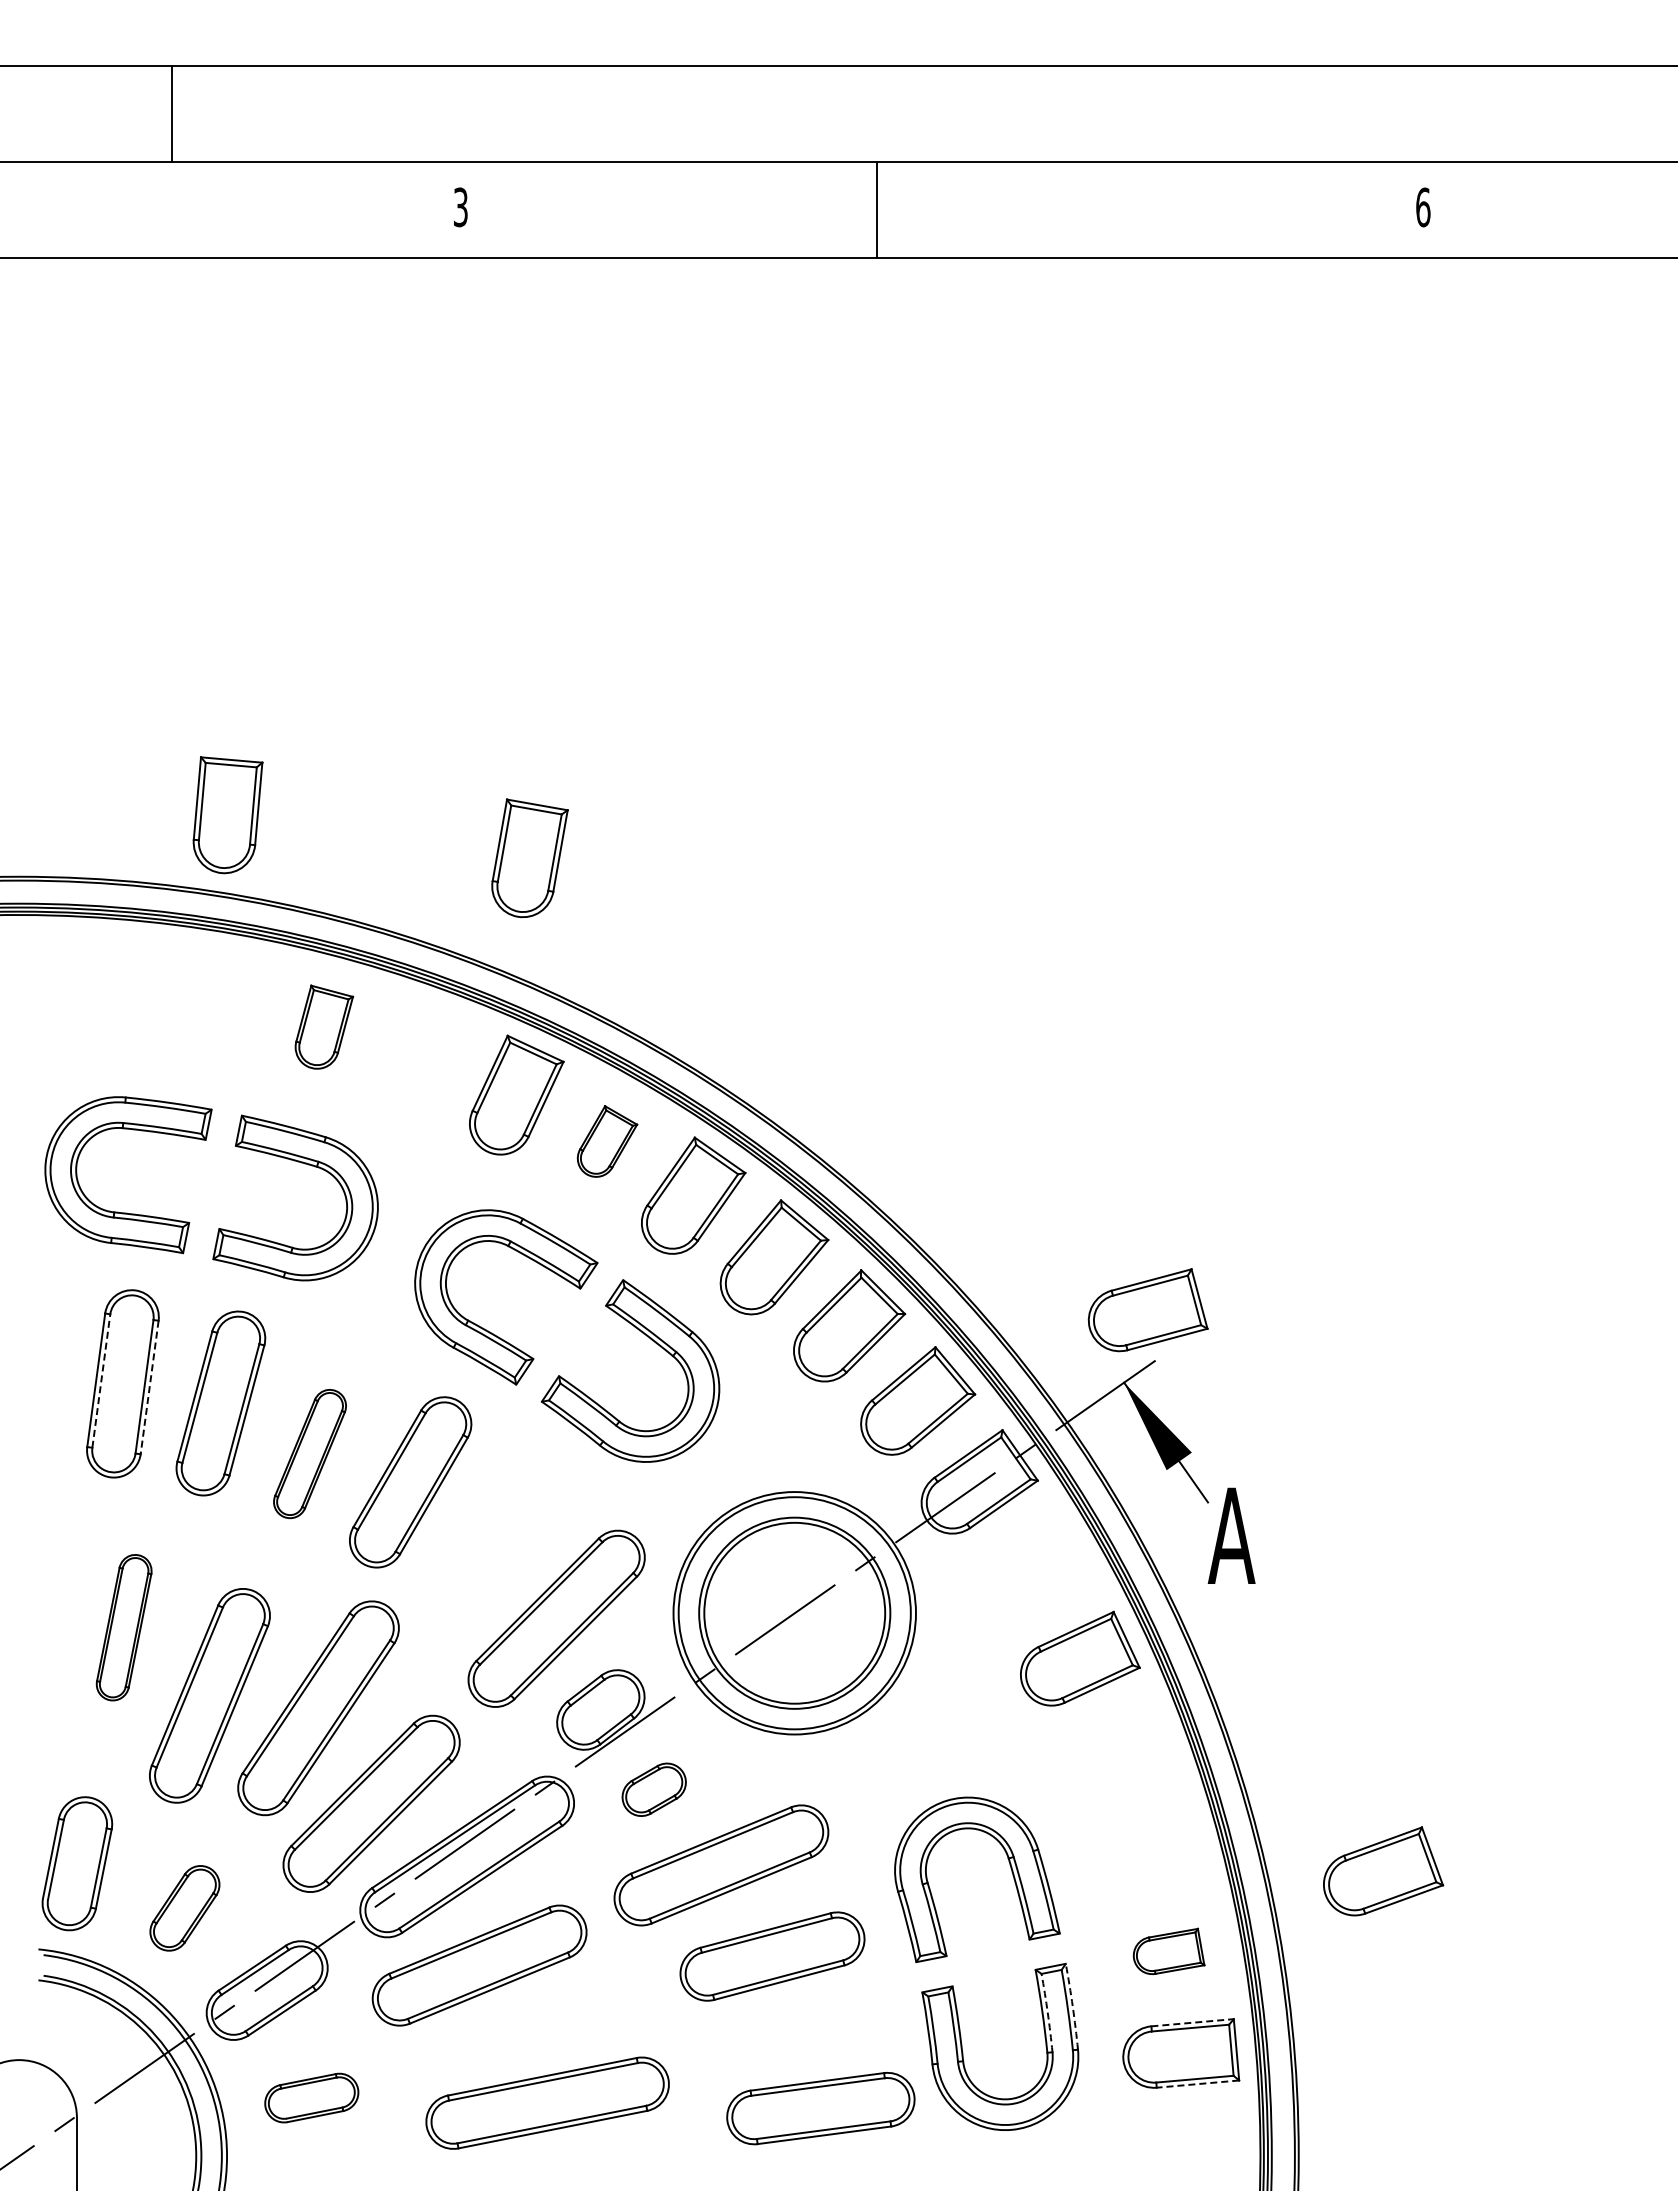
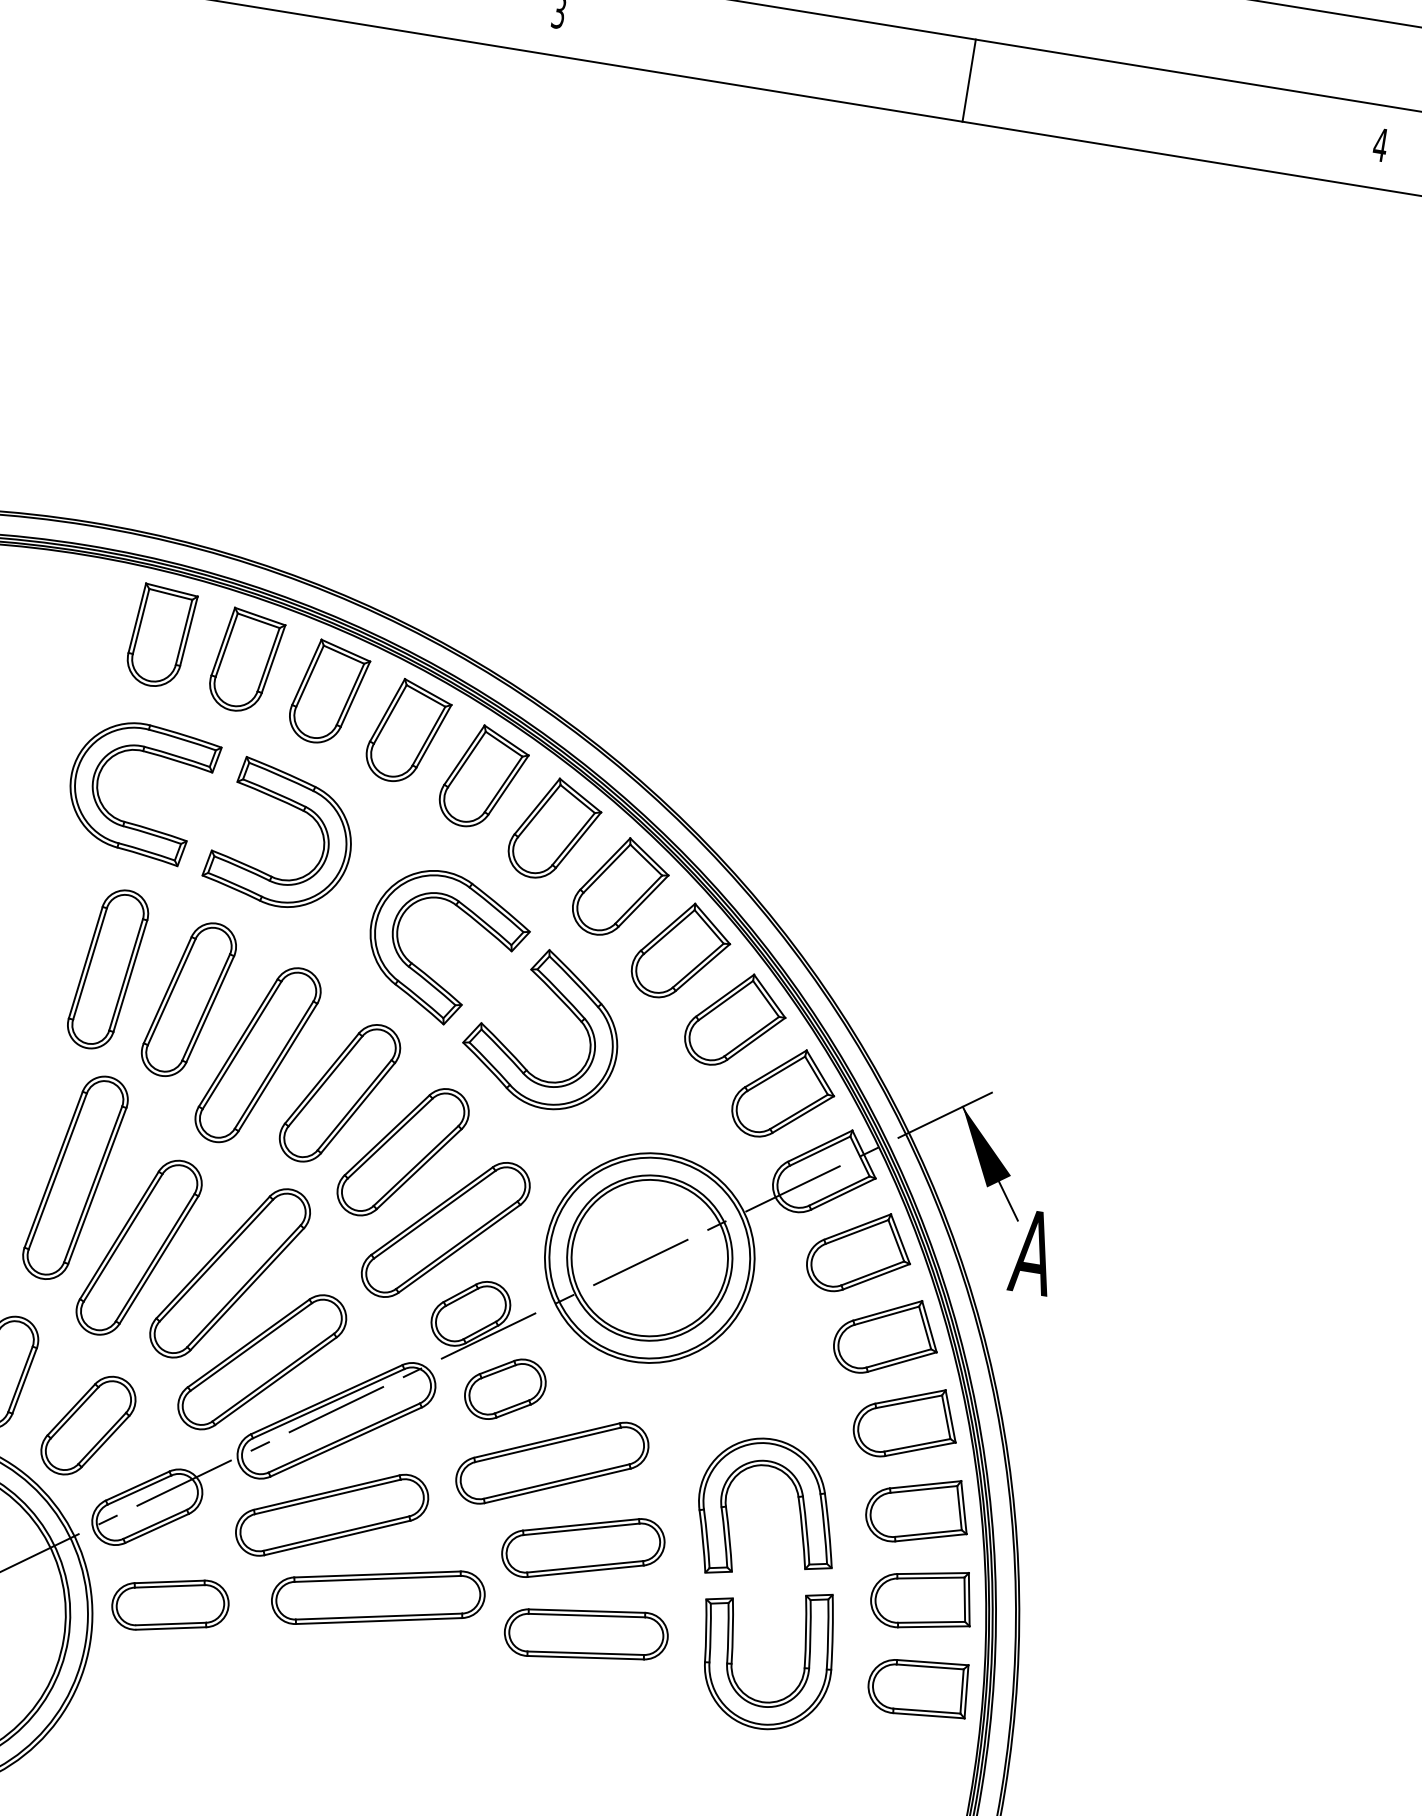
text: (1422, 207) -> (1379, 144), 6 -> 4
line: (876, 209) -> (969, 80), moved
part: (227, 815) -> (160, 636), moved
part: (529, 858) -> (246, 661), moved
part: (324, 1026) -> (329, 692), size x1.43
part: (422, 1056) -> (409, 731), added
part: (607, 1141) -> (555, 829), size x1.67
part: (1147, 1310) -> (917, 1510), moved
line: (101, 1380) -> (90, 963), dashed -> solid
line: (149, 1387) -> (130, 976), dashed -> solid
part: (309, 1453) -> (257, 1054), size x1.67
part: (493, 1537) -> (403, 1151), added
part: (1033, 1567) -> (859, 1252), added
part: (123, 1627) -> (74, 1177), size x1.67
part: (654, 1789) -> (505, 1389), size x1.43
part: (1383, 1871) -> (906, 1422), moved
part: (184, 1908) -> (88, 1425), size x1.43
part: (1168, 1951) -> (922, 1598), size x1.67
arc: (1072, 2006) -> (832, 1632), dashed -> solid
arc: (1047, 2012) -> (810, 1633), dashed -> solid
line: (1193, 2022) -> (933, 1662), dashed -> solid
line: (1197, 2084) -> (928, 1716), dashed -> solid
part: (311, 2097) -> (170, 1604), size x1.43
part: (547, 2102) -> (378, 1597), moved
part: (820, 2108) -> (586, 1634), moved

